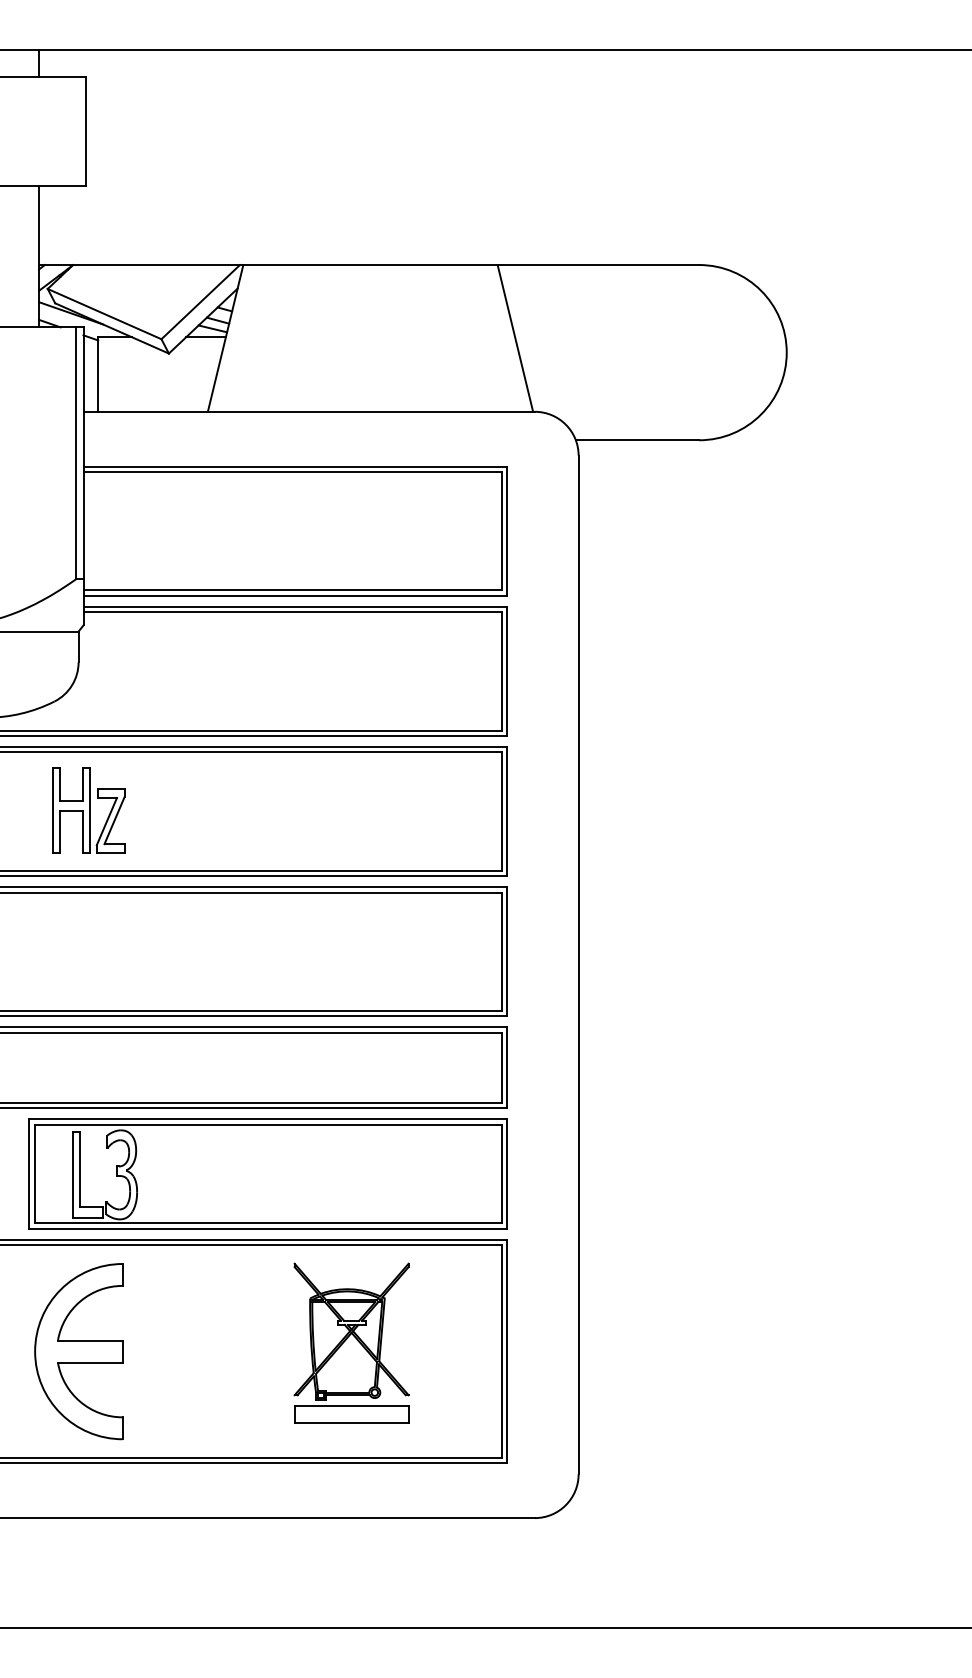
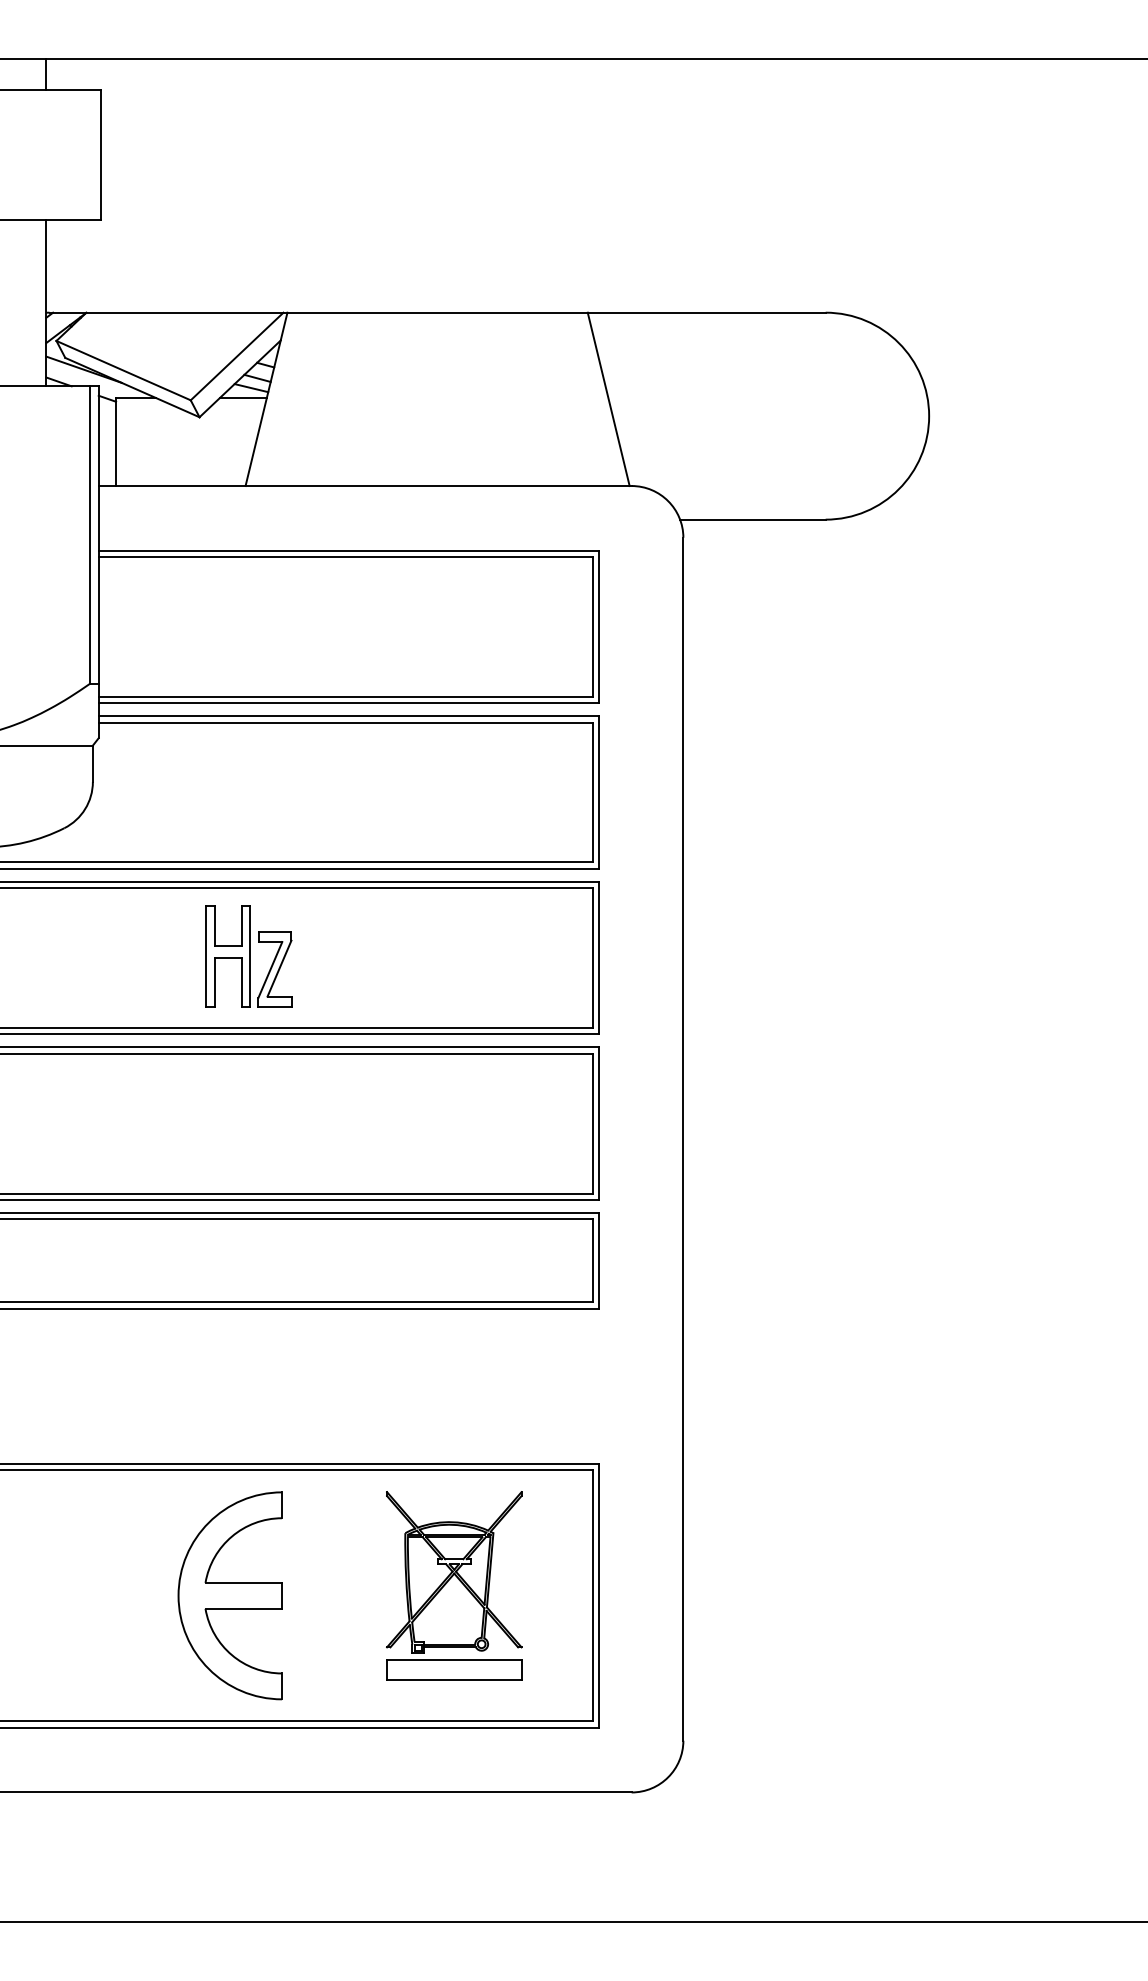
part: (88, 810) -> (248, 956), moved
part: (267, 1173) -> (315, 1385), removed
part: (351, 1342) -> (454, 1585), moved
part: (78, 1351) -> (229, 1595), moved

